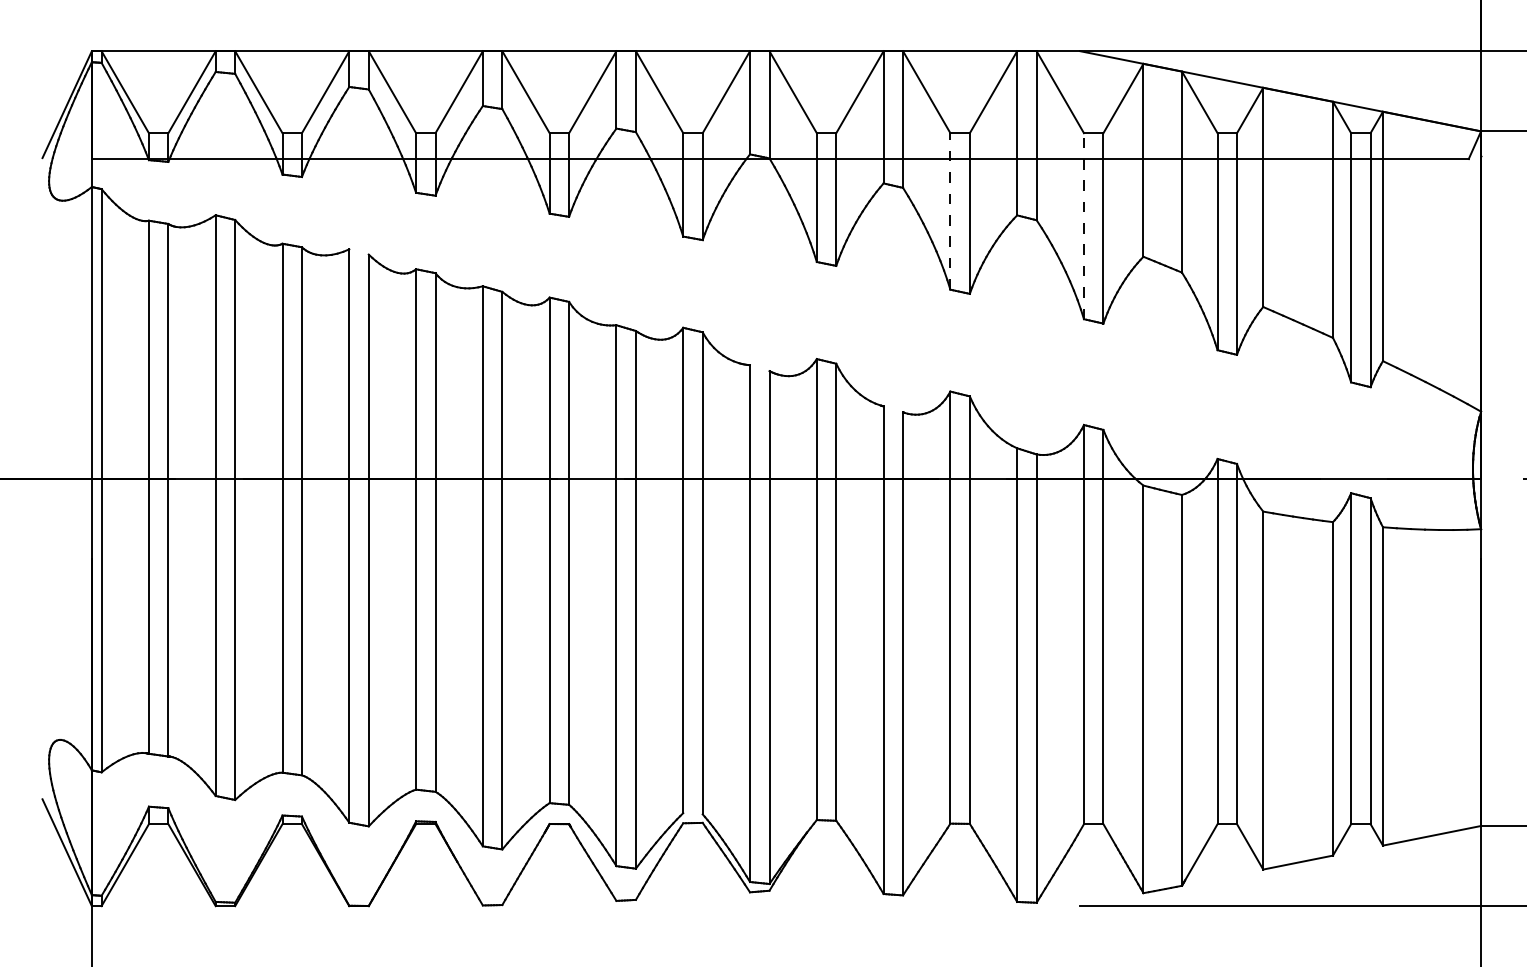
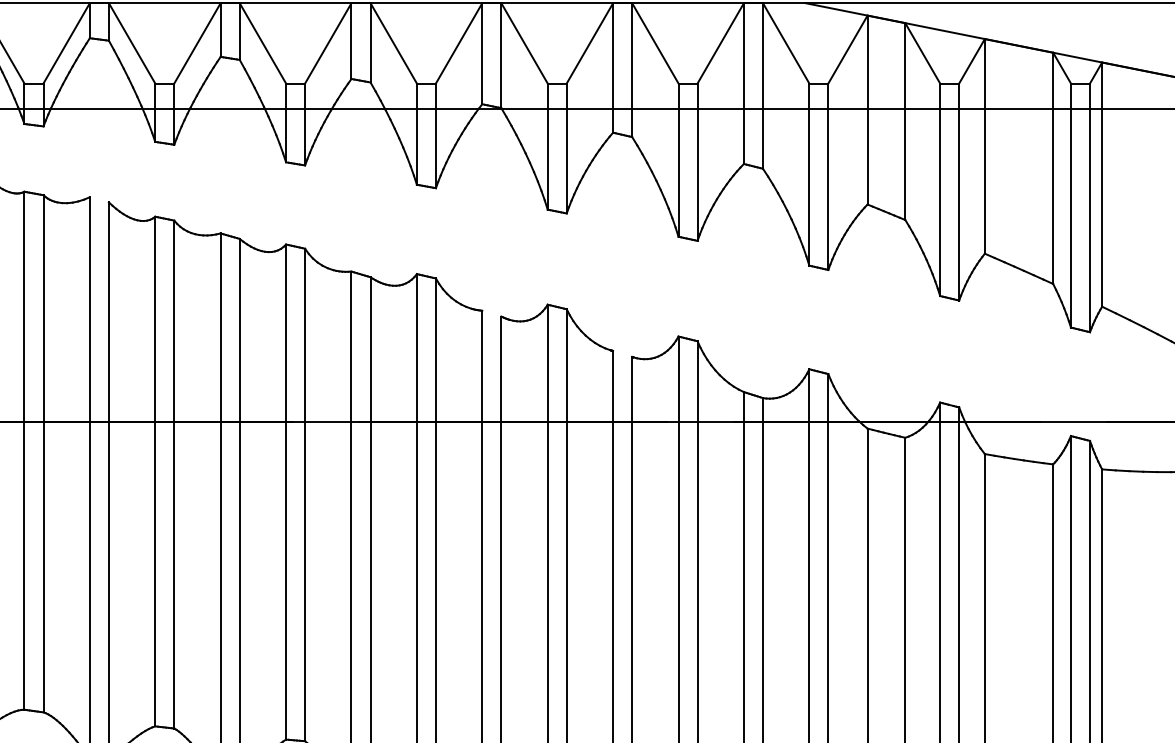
line: (950, 210) -> (678, 159), dashed -> solid
line: (1083, 226) -> (808, 174), dashed -> solid

